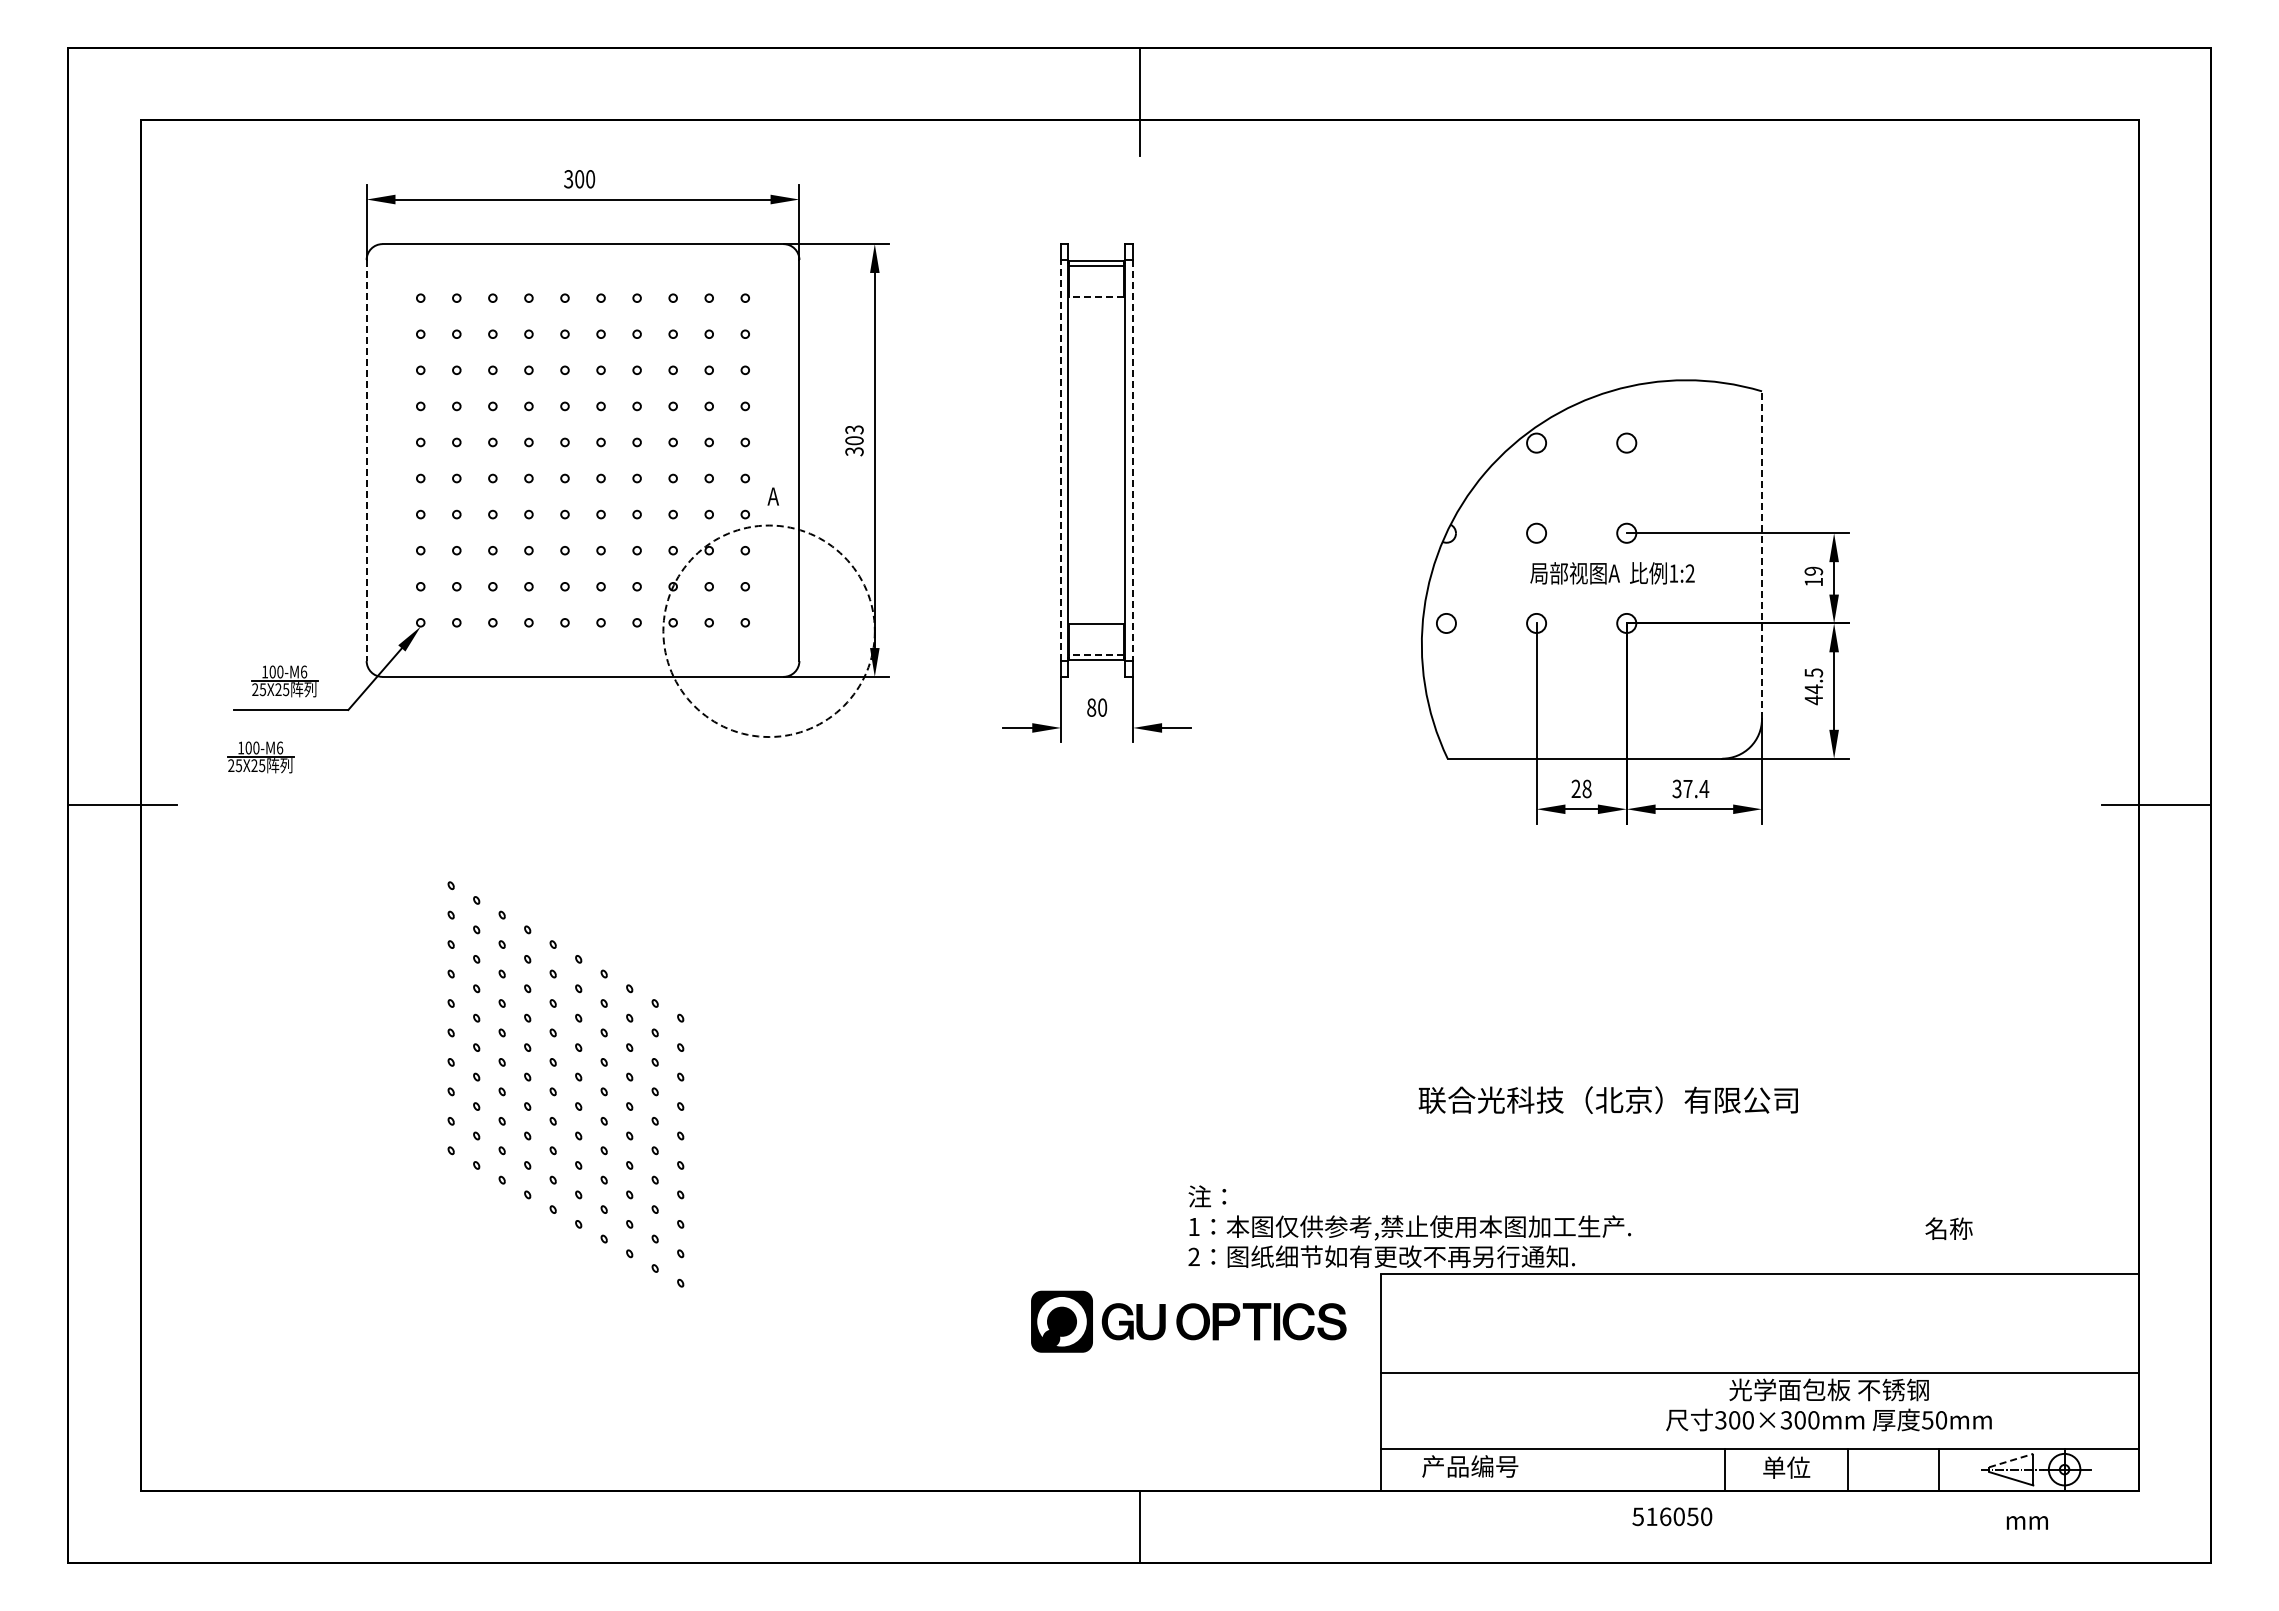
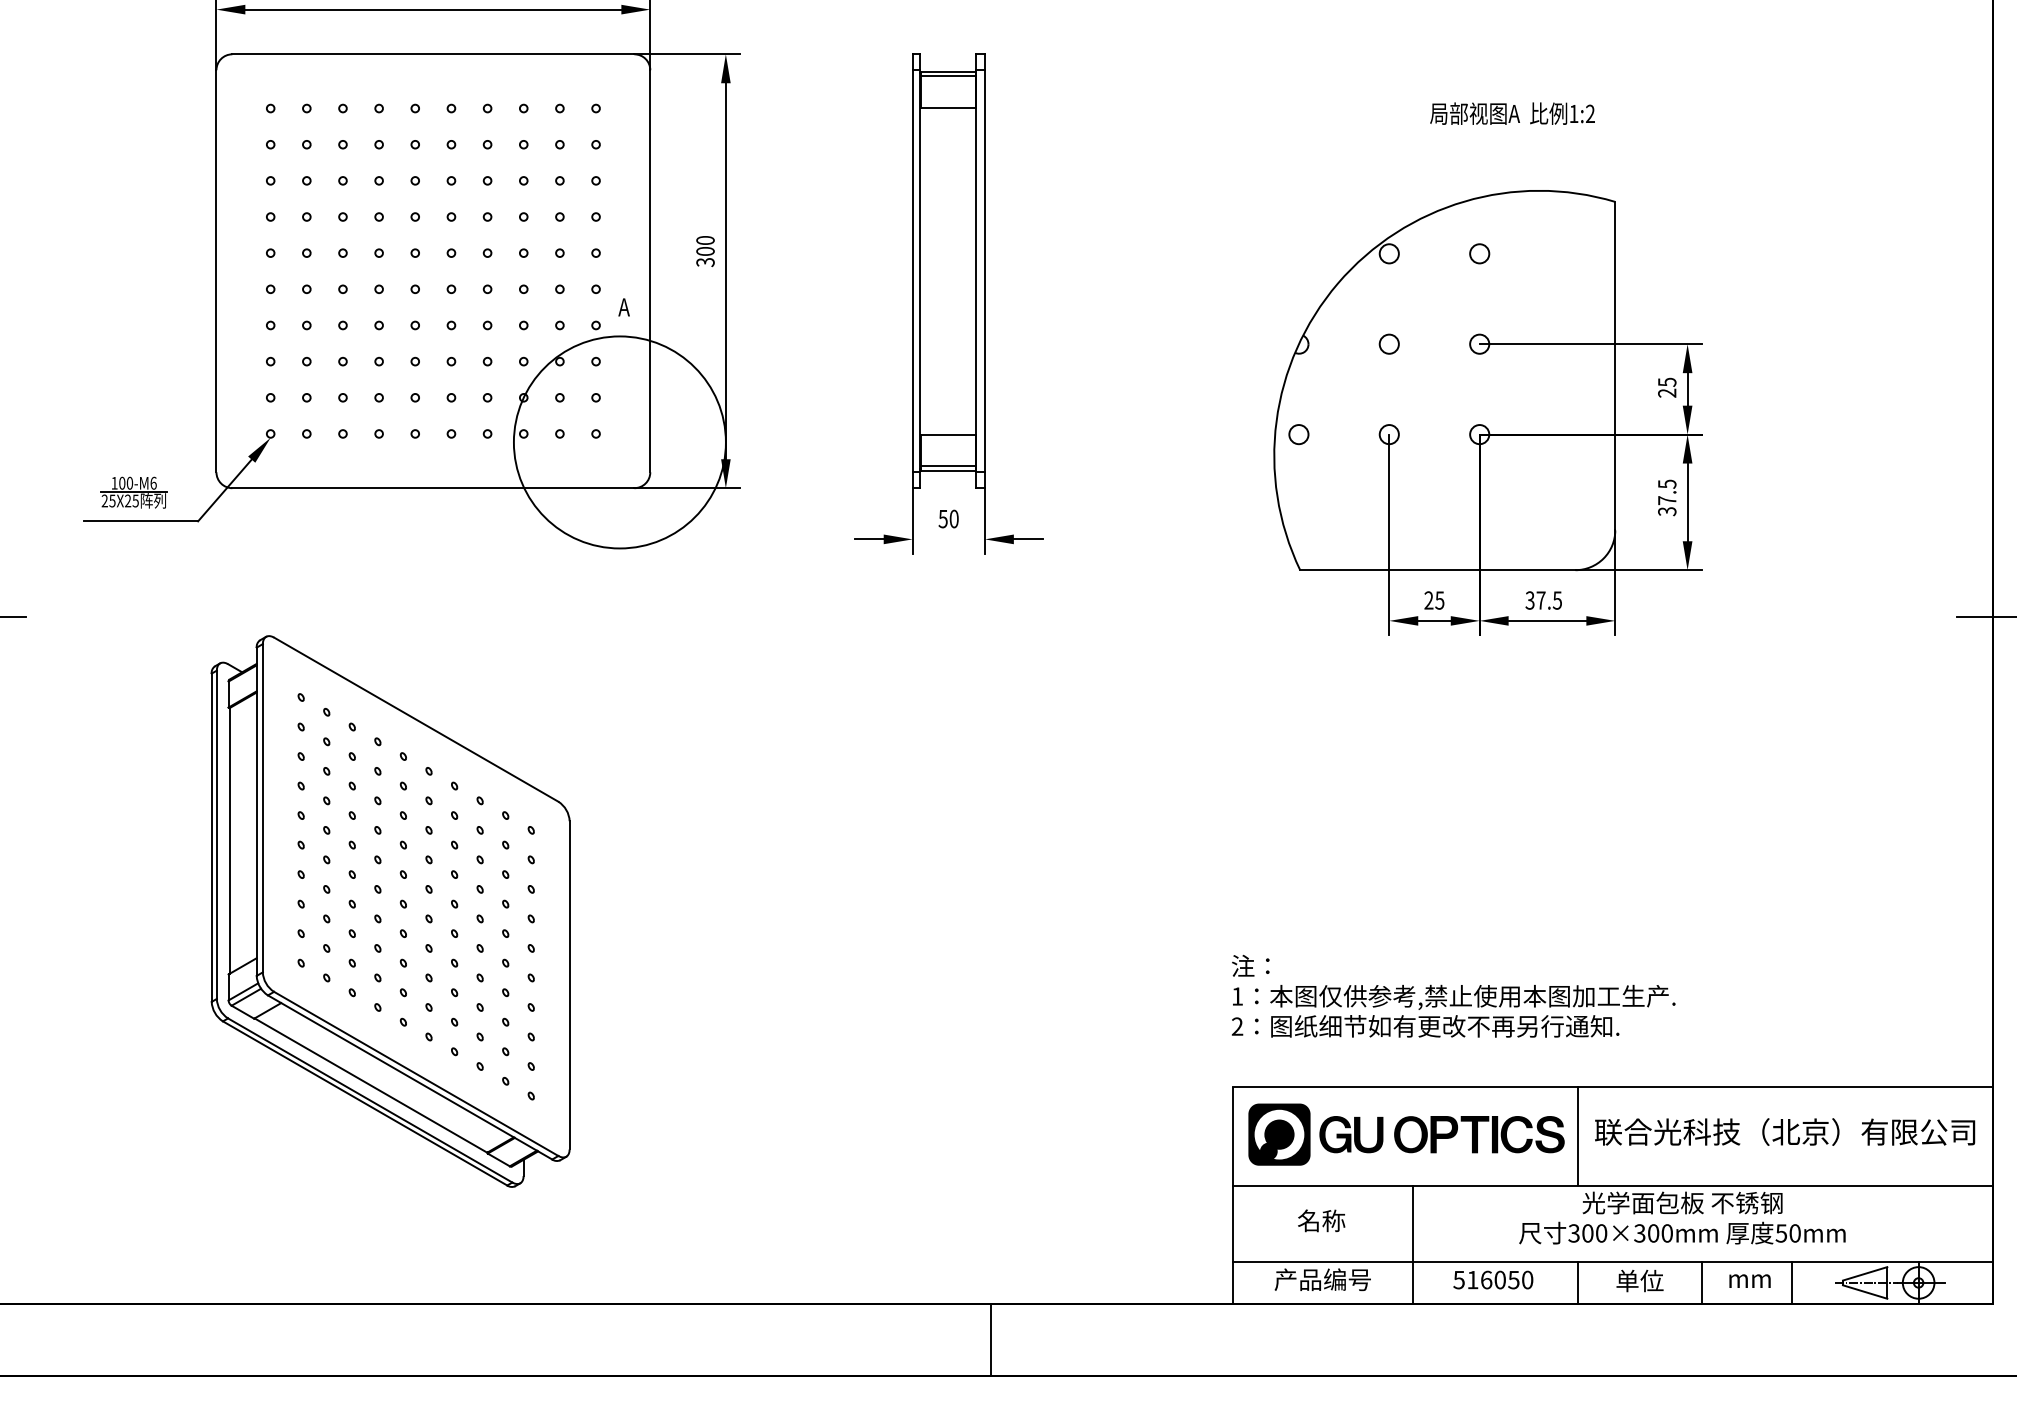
line: (1095, 297) -> (947, 107), dashed -> solid
text: (854, 429) -> (705, 240), 303 -> 300
line: (366, 460) -> (216, 271), dashed -> solid
line: (1061, 460) -> (913, 271), dashed -> solid
line: (1133, 460) -> (985, 271), dashed -> solid
line: (1762, 555) -> (1615, 366), dashed -> solid
text: (1612, 573) -> (1512, 113), moved
text: (1813, 576) -> (1666, 387), 19 -> 25
circle: (768, 631) -> (619, 442), dashed -> solid
line: (1095, 655) -> (947, 466), dashed -> solid
text: (1813, 694) -> (1666, 505), 44.5 -> 37.5
text: (1091, 707) -> (943, 518), 80 -> 50
part: (260, 757) -> (110, 568), removed
text: (1586, 788) -> (1439, 600), 28 -> 25
text: (1704, 789) -> (1557, 601), 37.4 -> 37.5
part: (539, 1098) -> (389, 910), added
text: (1607, 1099) -> (1784, 1131), moved
text: (1409, 1226) -> (1453, 996), moved
text: (1948, 1228) -> (1321, 1220), moved
part: (1188, 1321) -> (1406, 1134), moved
line: (1724, 1323) -> (1577, 1136), added
line: (1559, 1431) -> (1412, 1244), added
line: (2011, 1460) -> (1865, 1273), dashed -> solid
text: (1672, 1516) -> (1493, 1279), moved
text: (2026, 1522) -> (1749, 1280), moved

